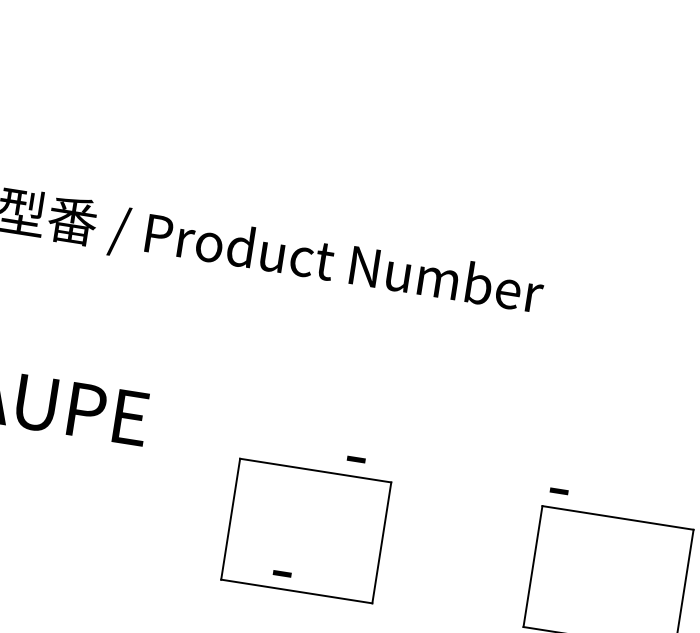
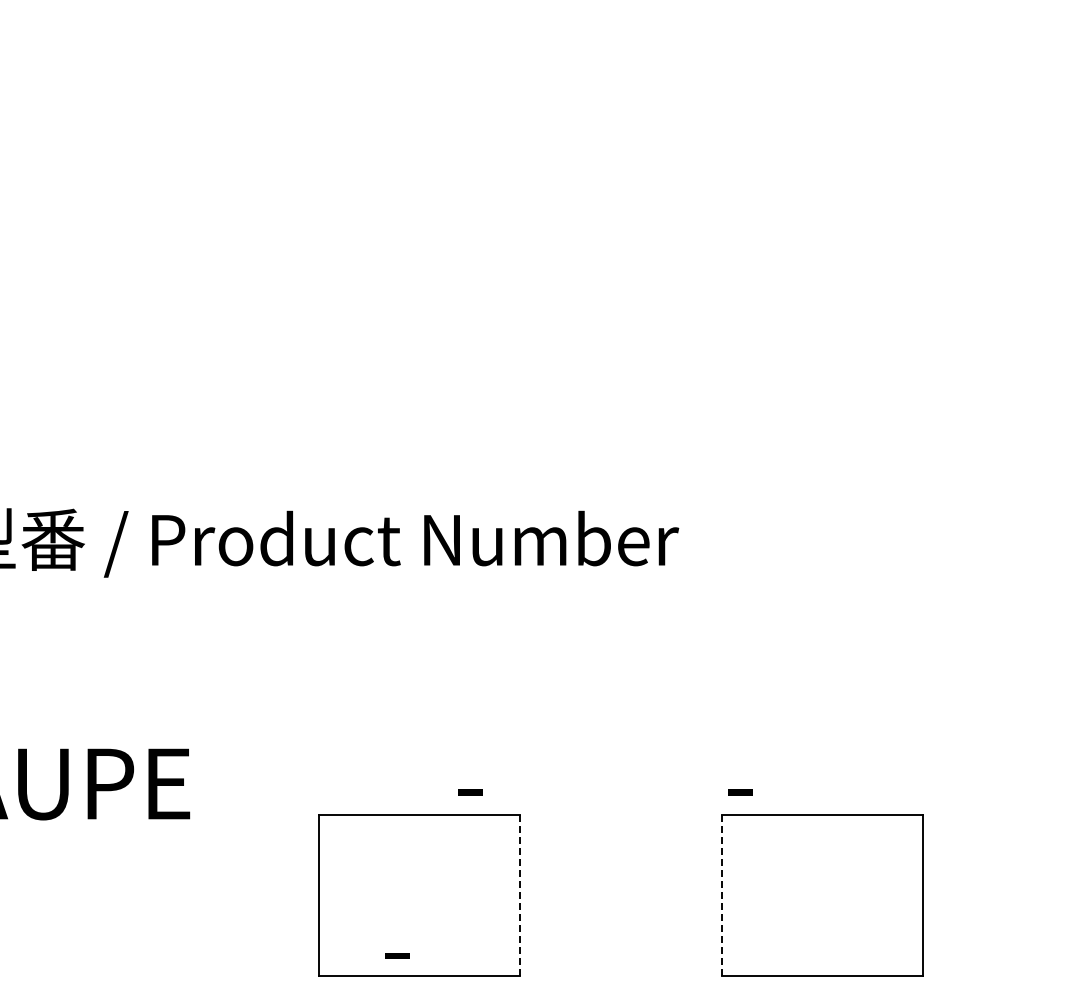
line: (381, 542) -> (520, 895), solid -> dashed
line: (532, 565) -> (721, 894), solid -> dashed

